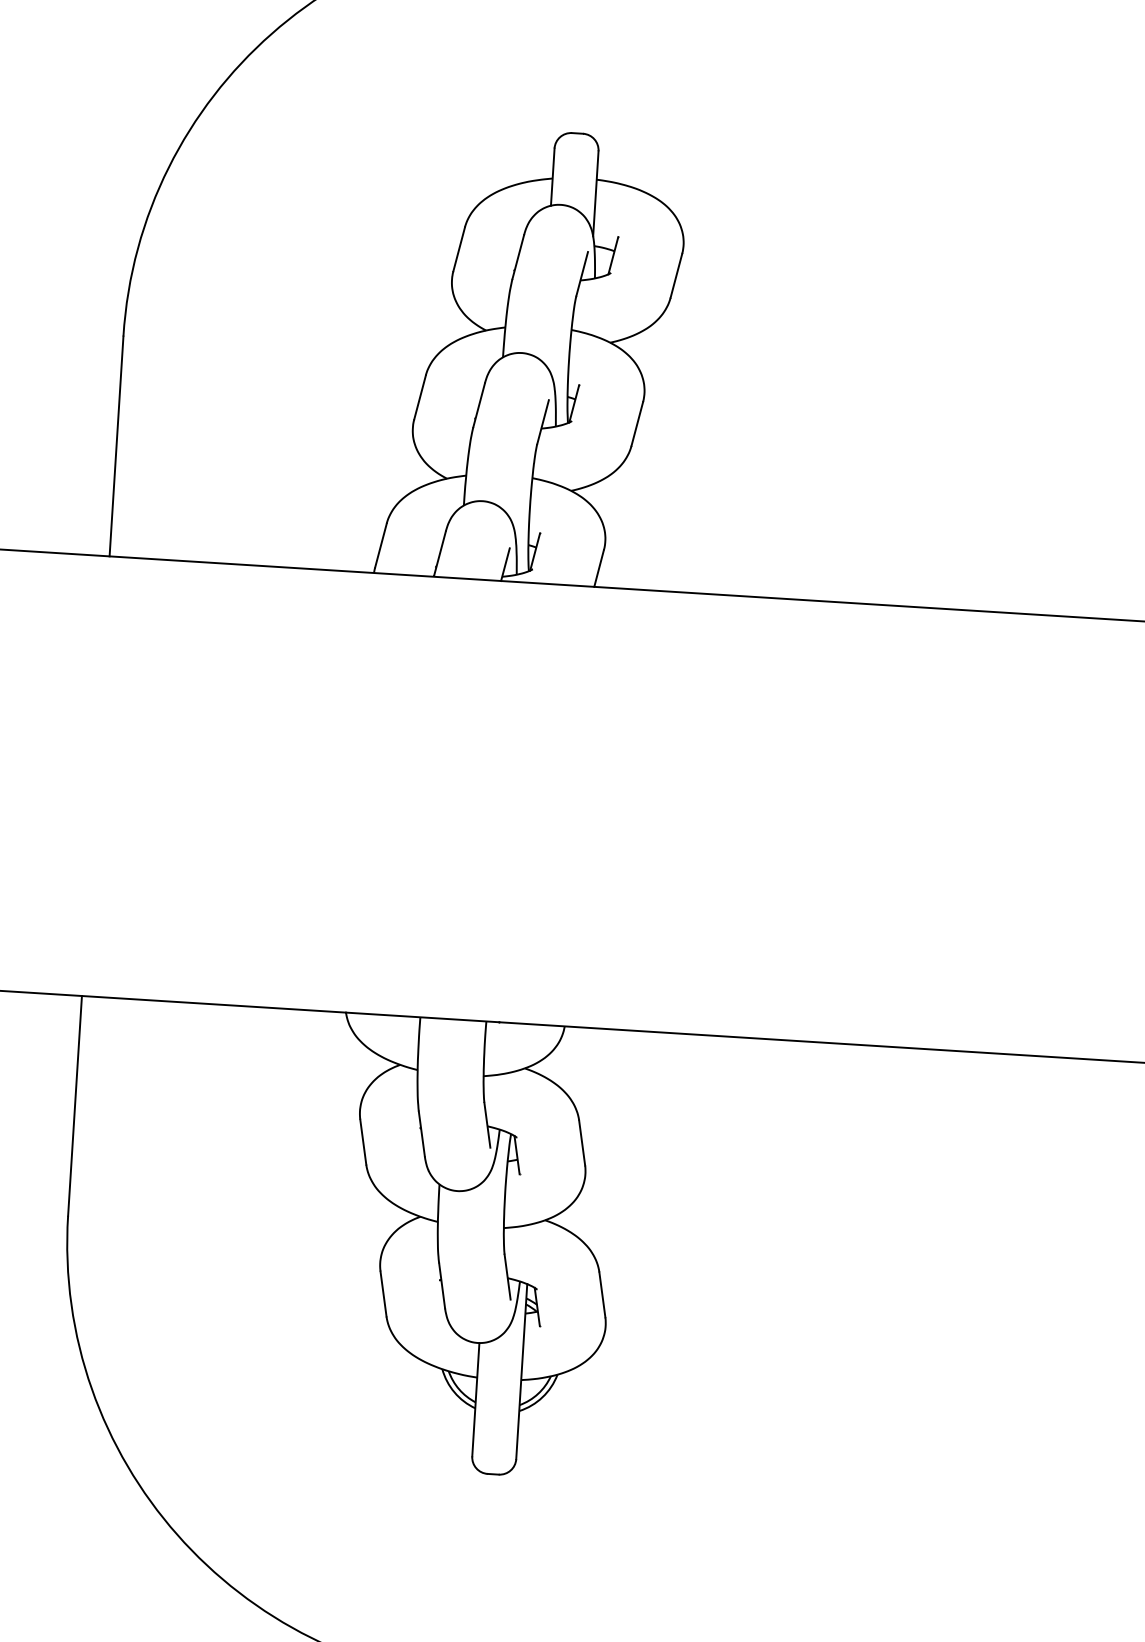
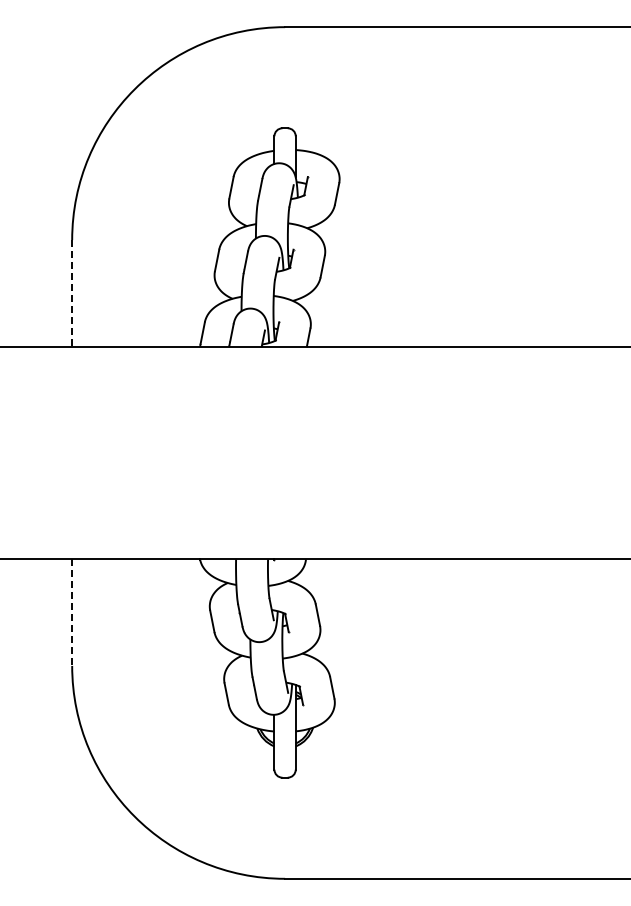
line: (117, 446) -> (72, 293), solid -> dashed
line: (75, 1107) -> (72, 613), solid -> dashed

